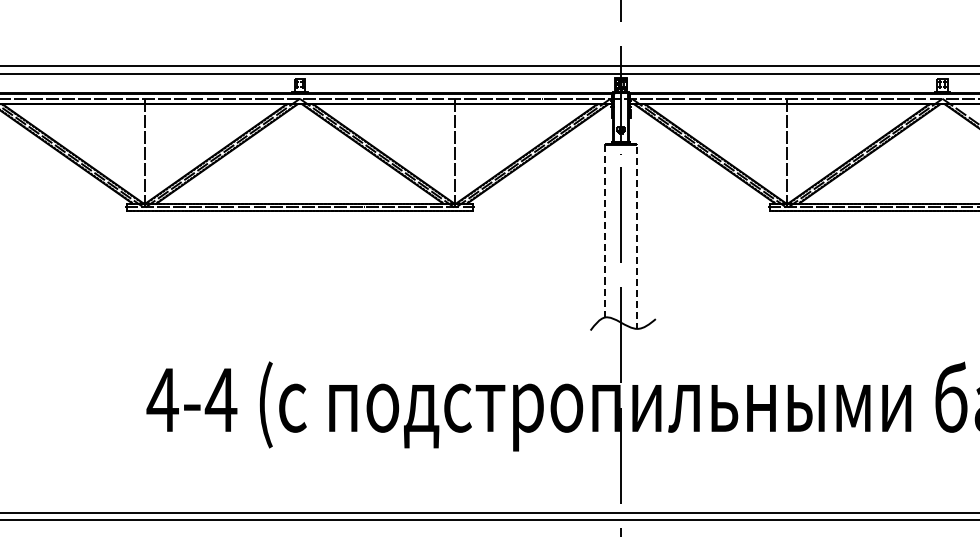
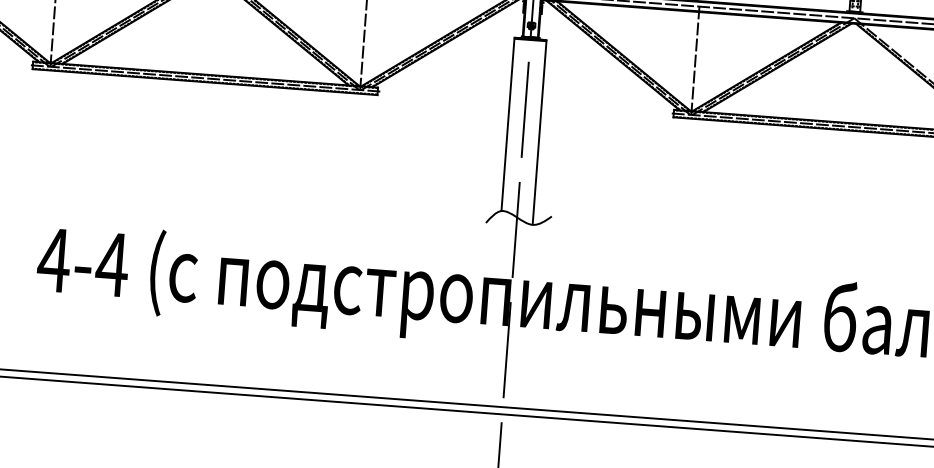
line: (627, 143) -> (536, 39), dashed -> solid

